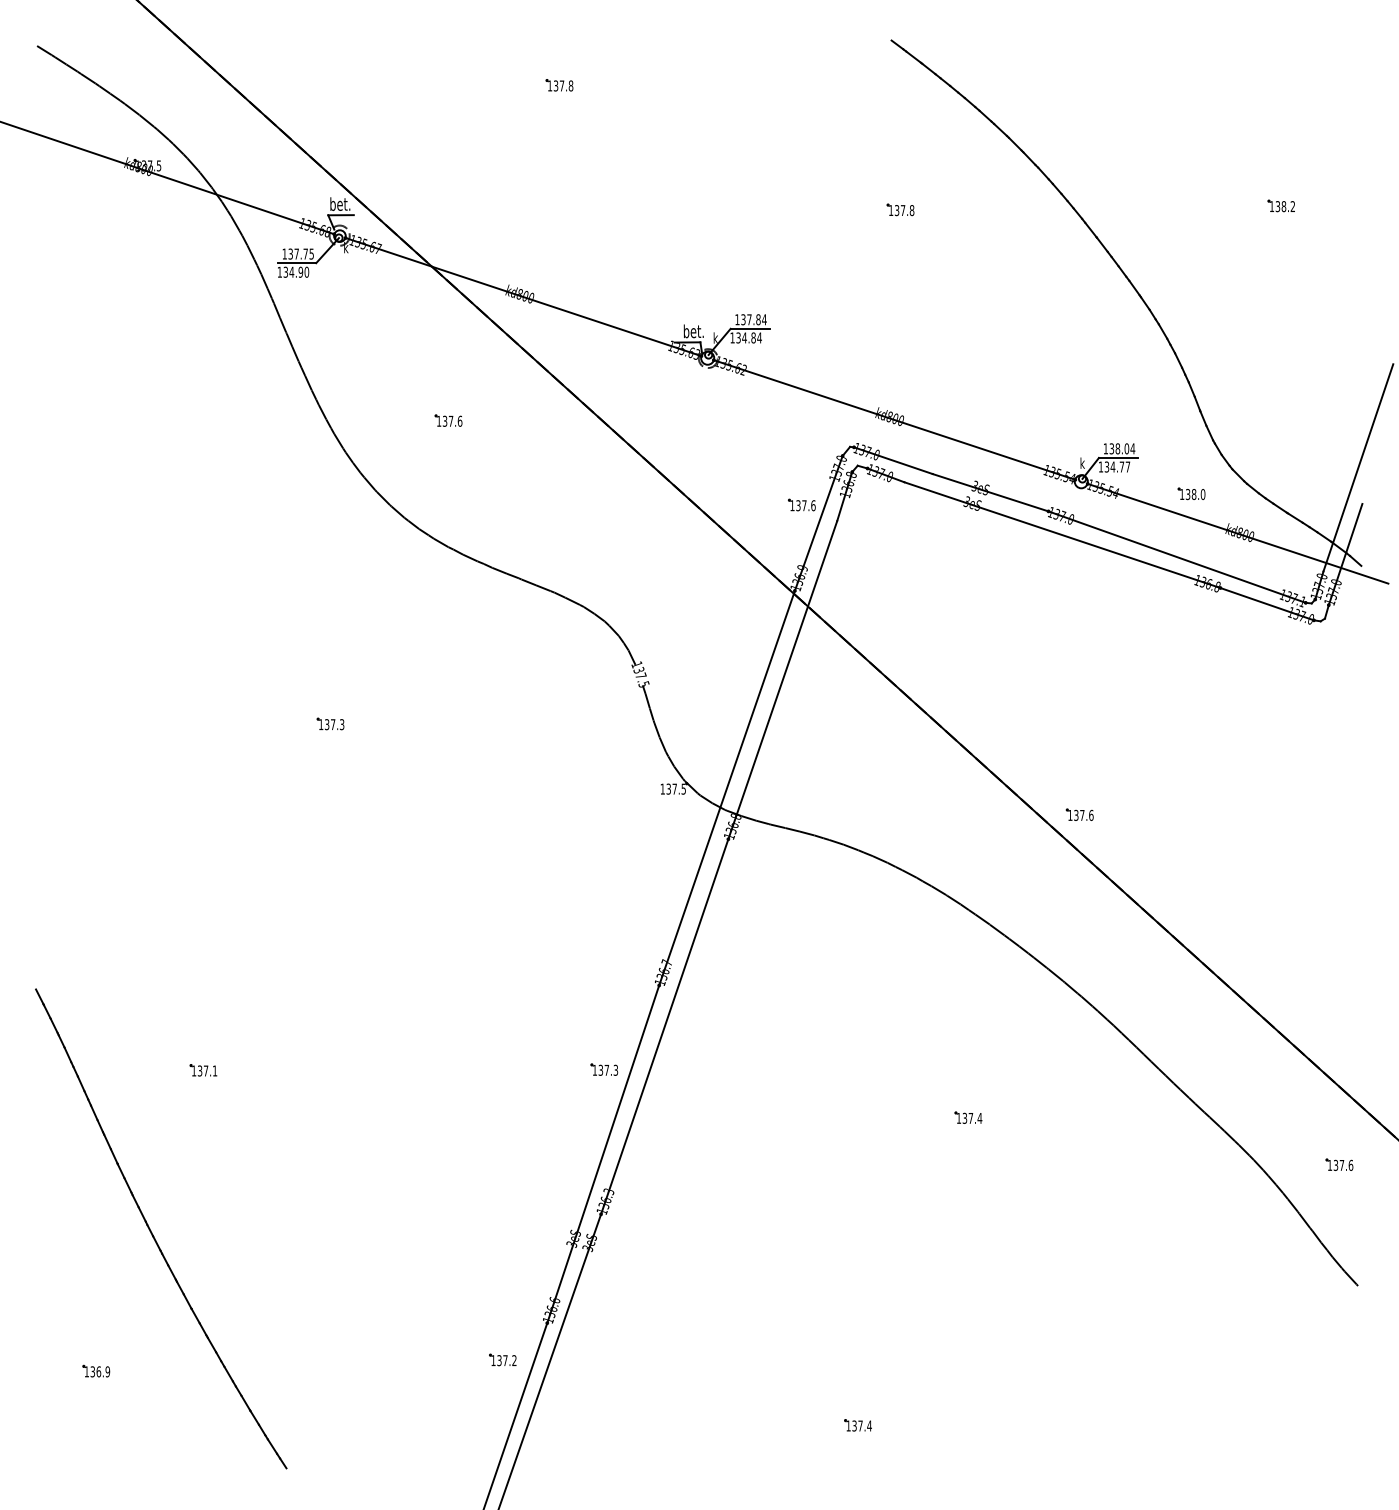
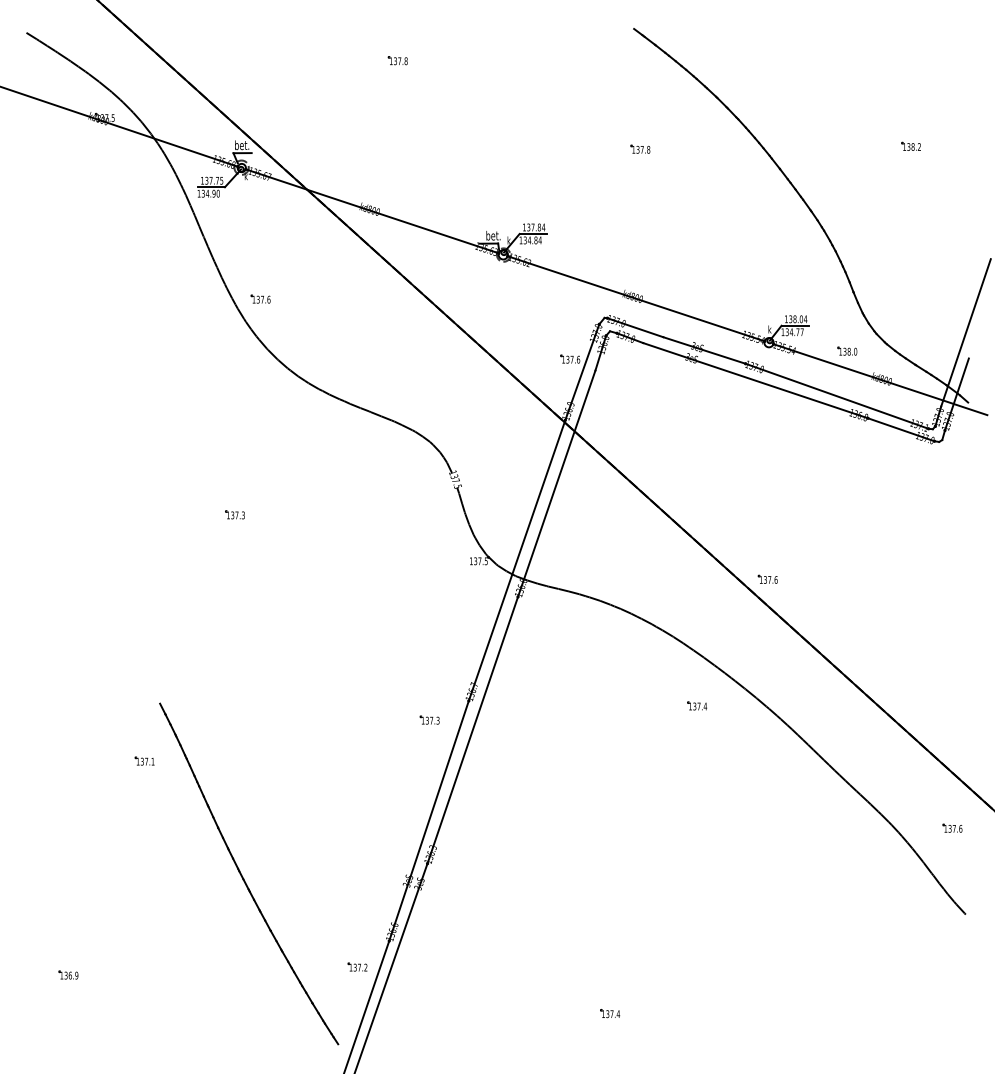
part: (448, 420) -> (260, 299), moved
part: (604, 1069) -> (429, 720), moved
part: (968, 1117) -> (697, 705), moved
part: (152, 1232) -> (242, 876), moved

